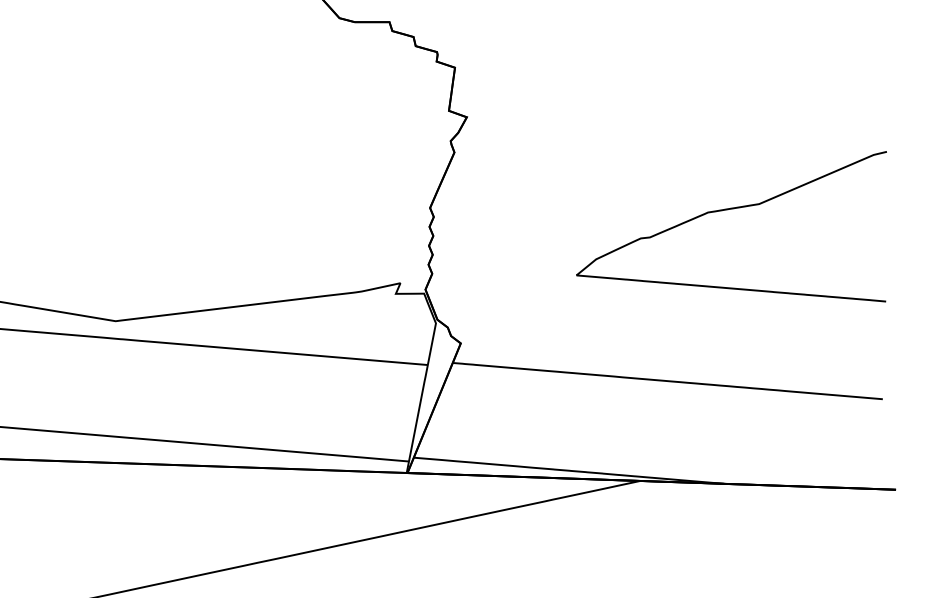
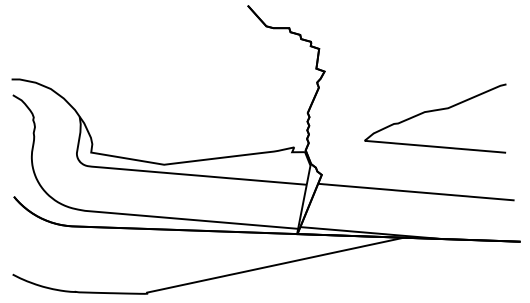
curve: (731, 211) -> (435, 111), moved

